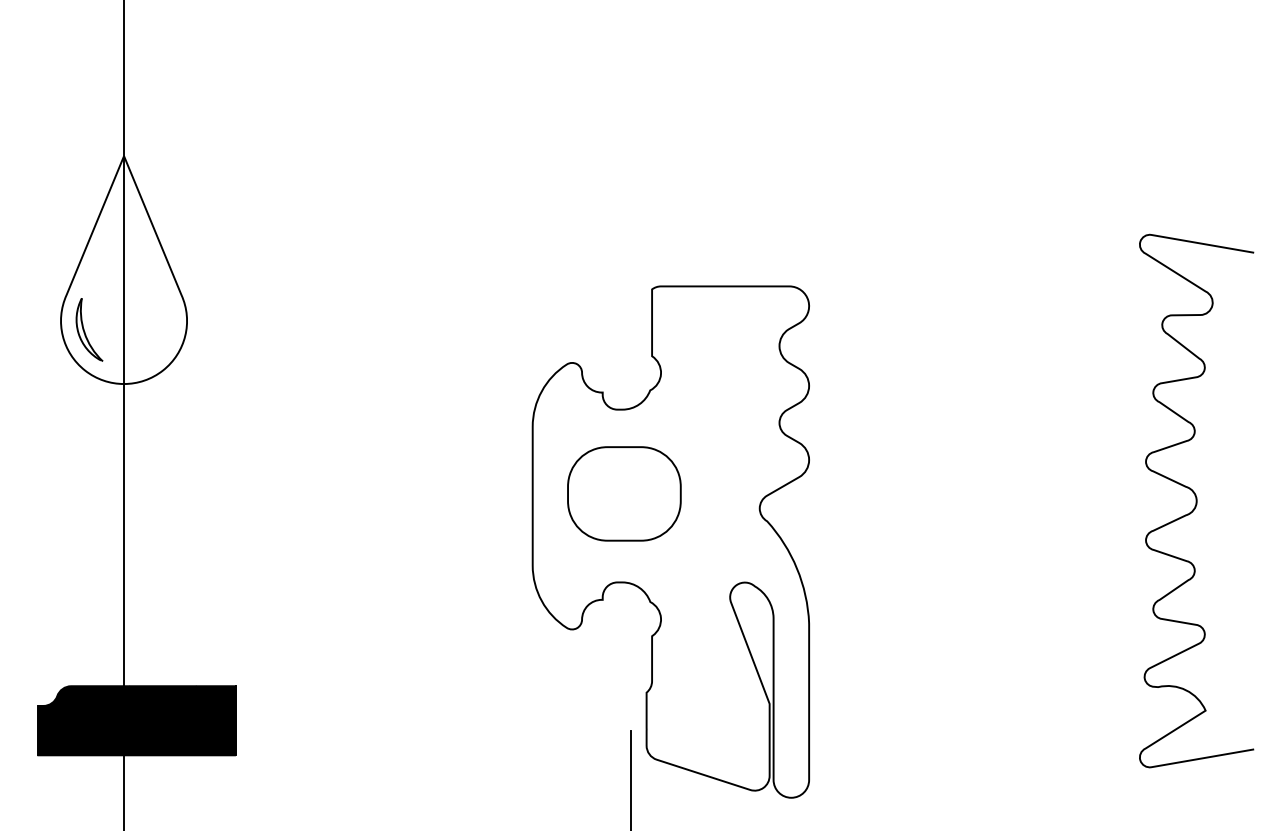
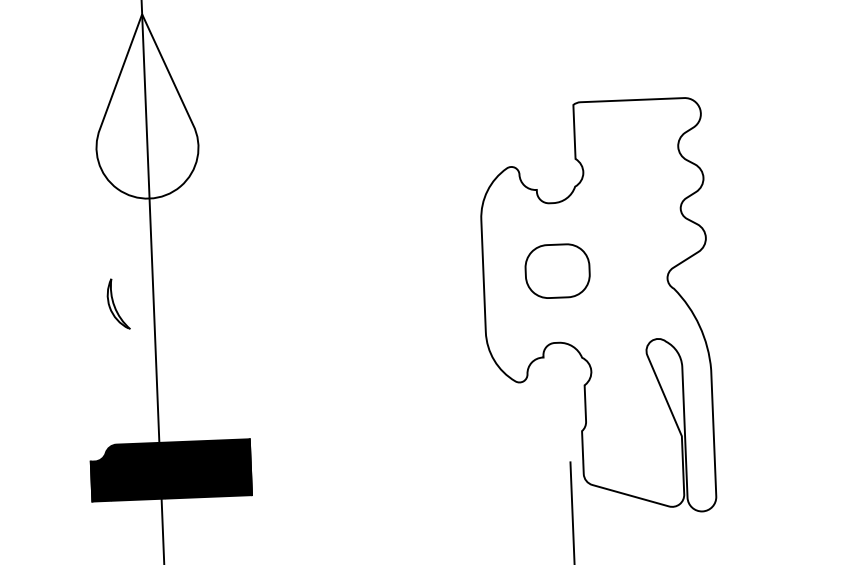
part: (89, 329) -> (118, 303), moved
part: (624, 493) -> (557, 270), size x0.7

